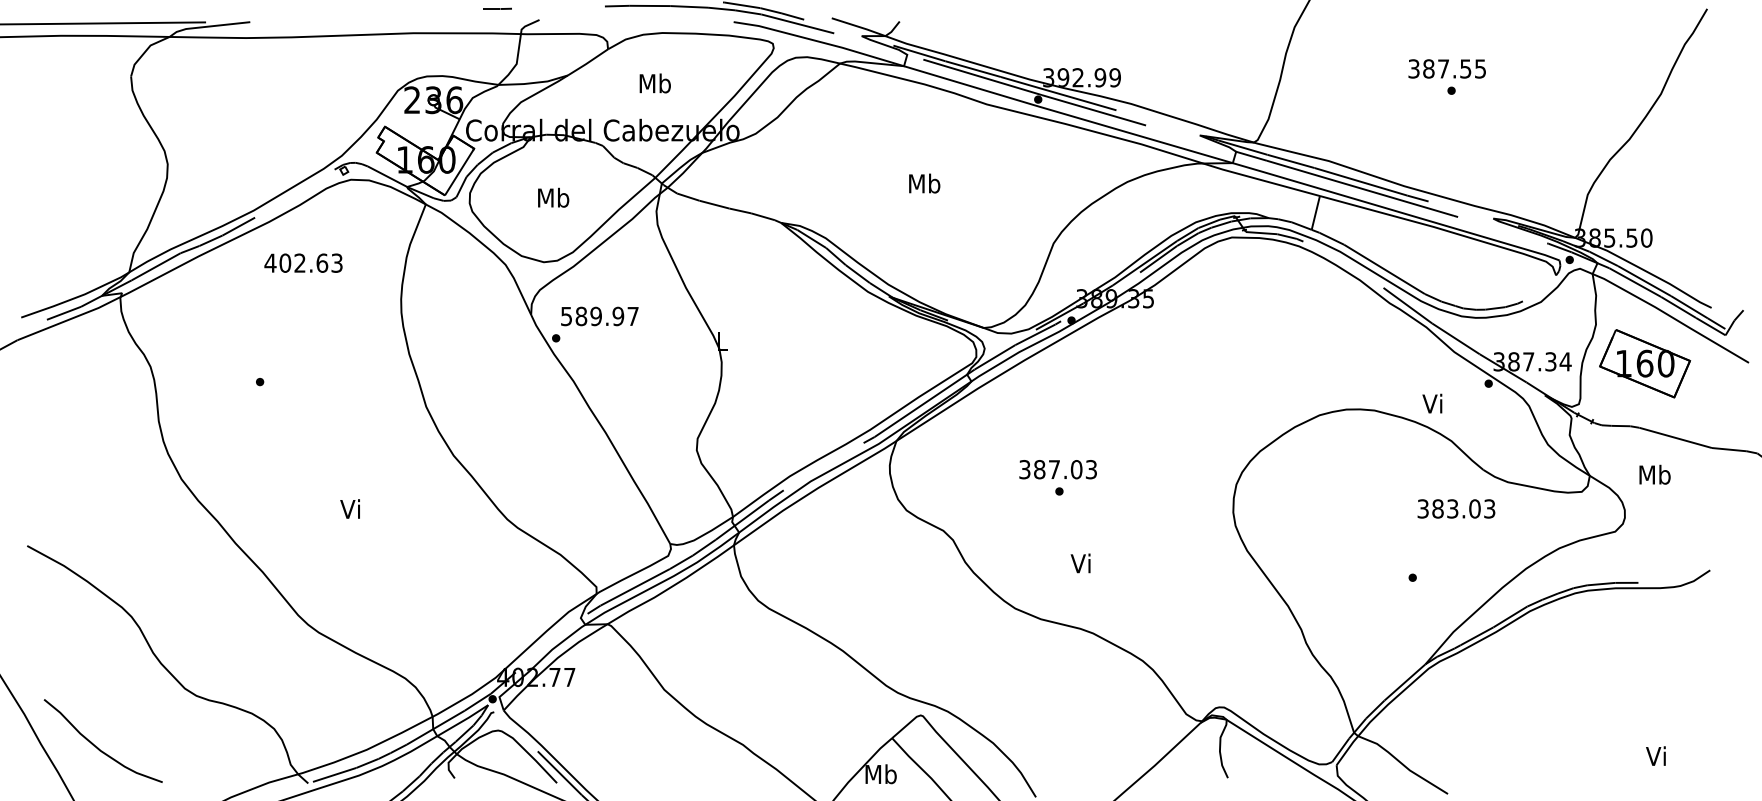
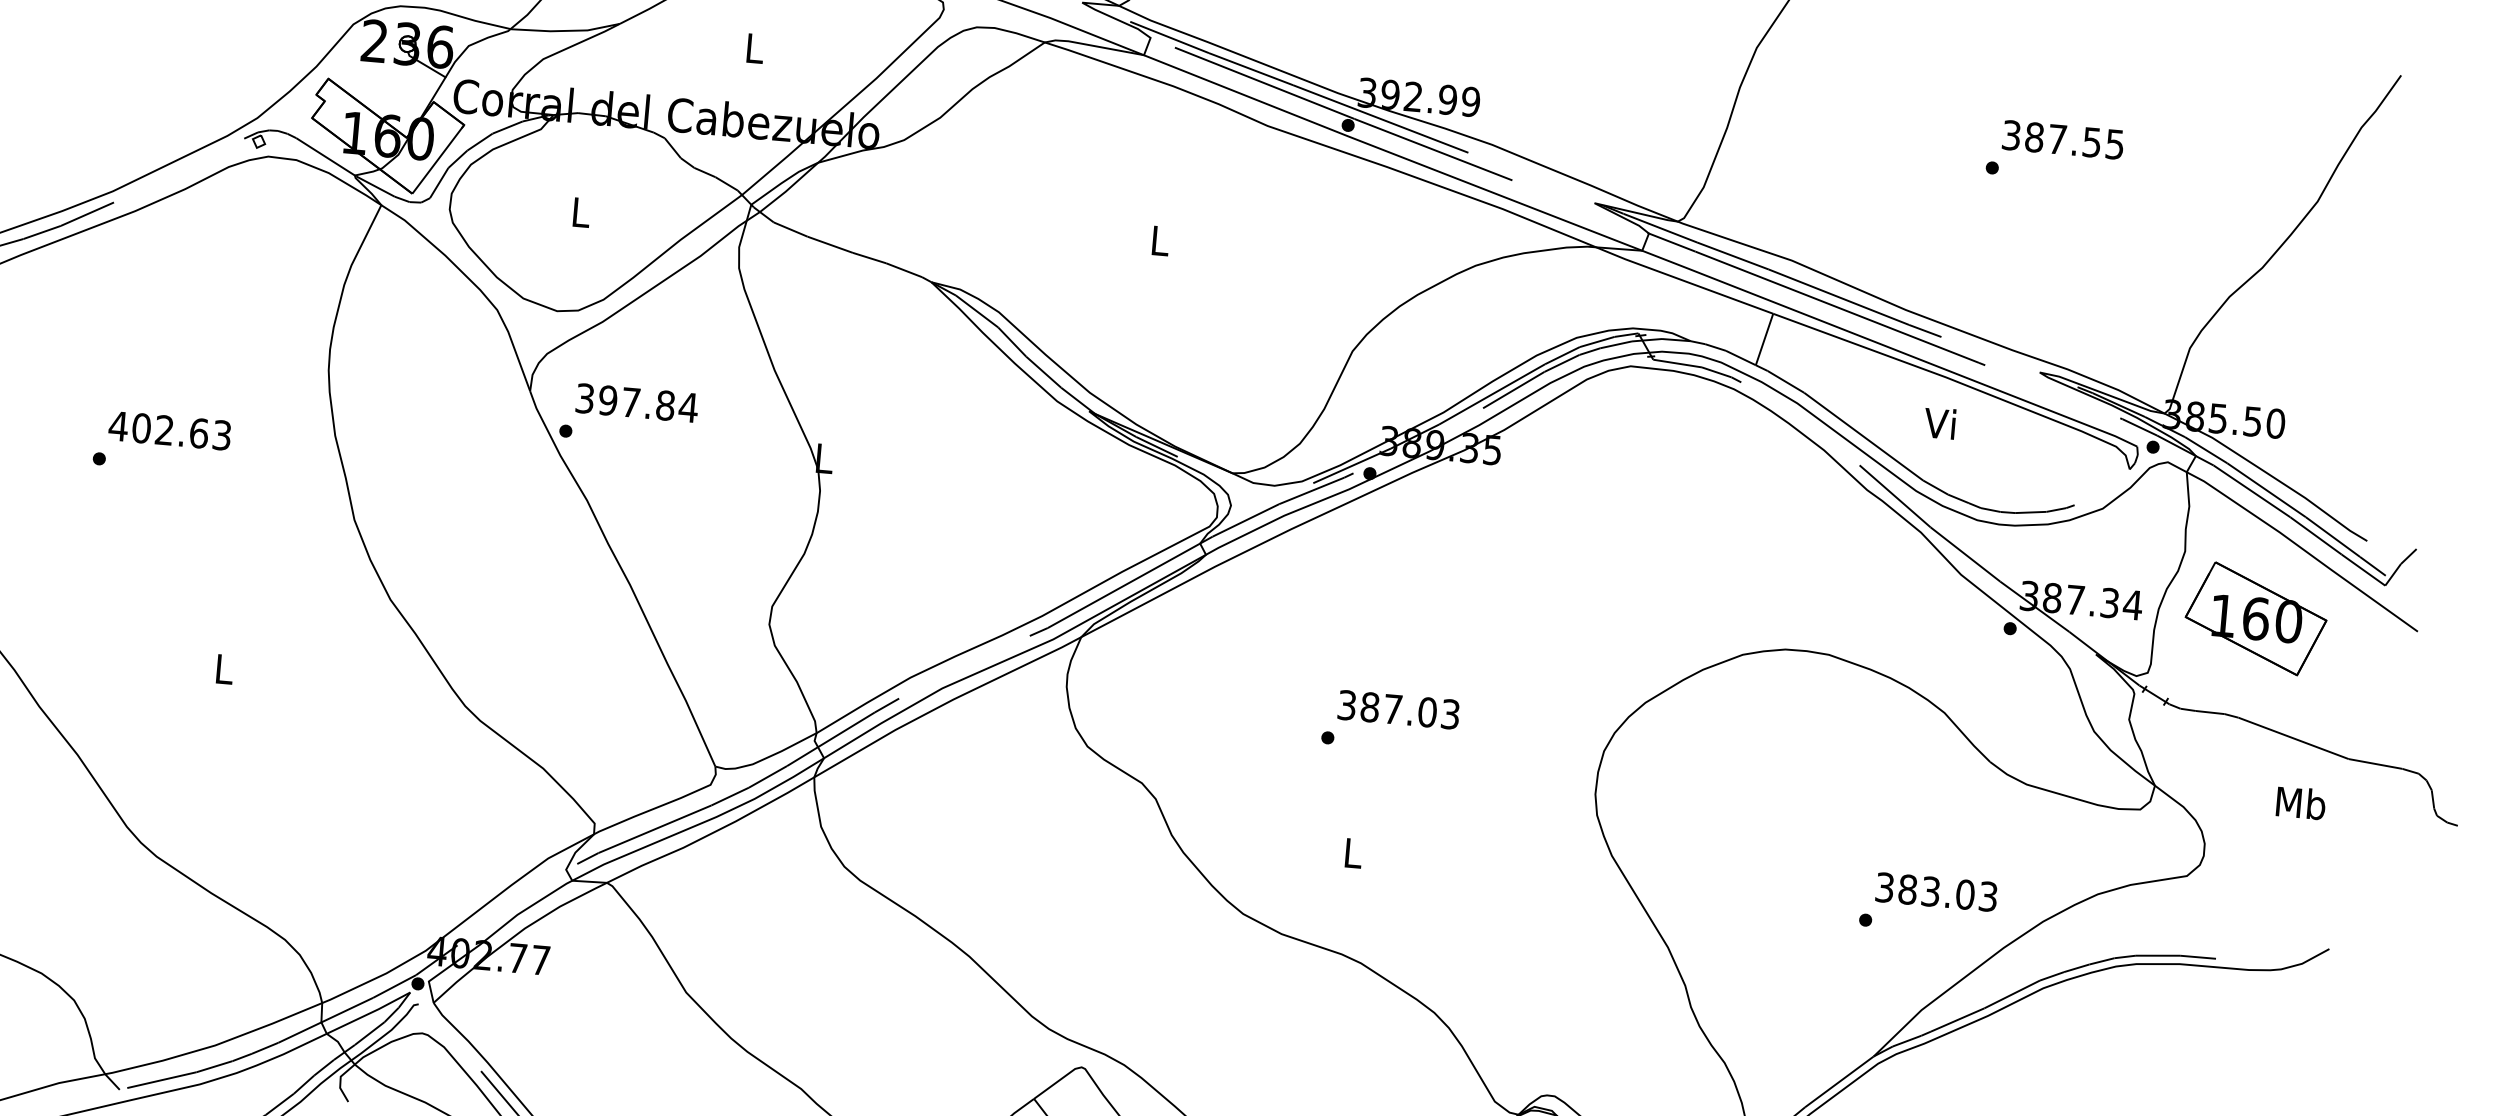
text: (1446, 68) -> (2062, 139), moved
text: (654, 83) -> (753, 48), Mb -> L
text: (924, 183) -> (1159, 240), Mb -> L
text: (553, 197) -> (580, 211), Mb -> L
text: (303, 262) -> (169, 429), moved
text: (600, 316) -> (637, 403), 589.97 -> 397.84
text: (1432, 403) -> (1940, 423), moved
text: (1057, 469) -> (1397, 709), moved
text: (1654, 474) -> (2300, 802), moved
text: (349, 508) -> (221, 667), Vi -> L
text: (1456, 508) -> (1936, 891), moved
text: (1080, 563) -> (1350, 852), Vi -> L

